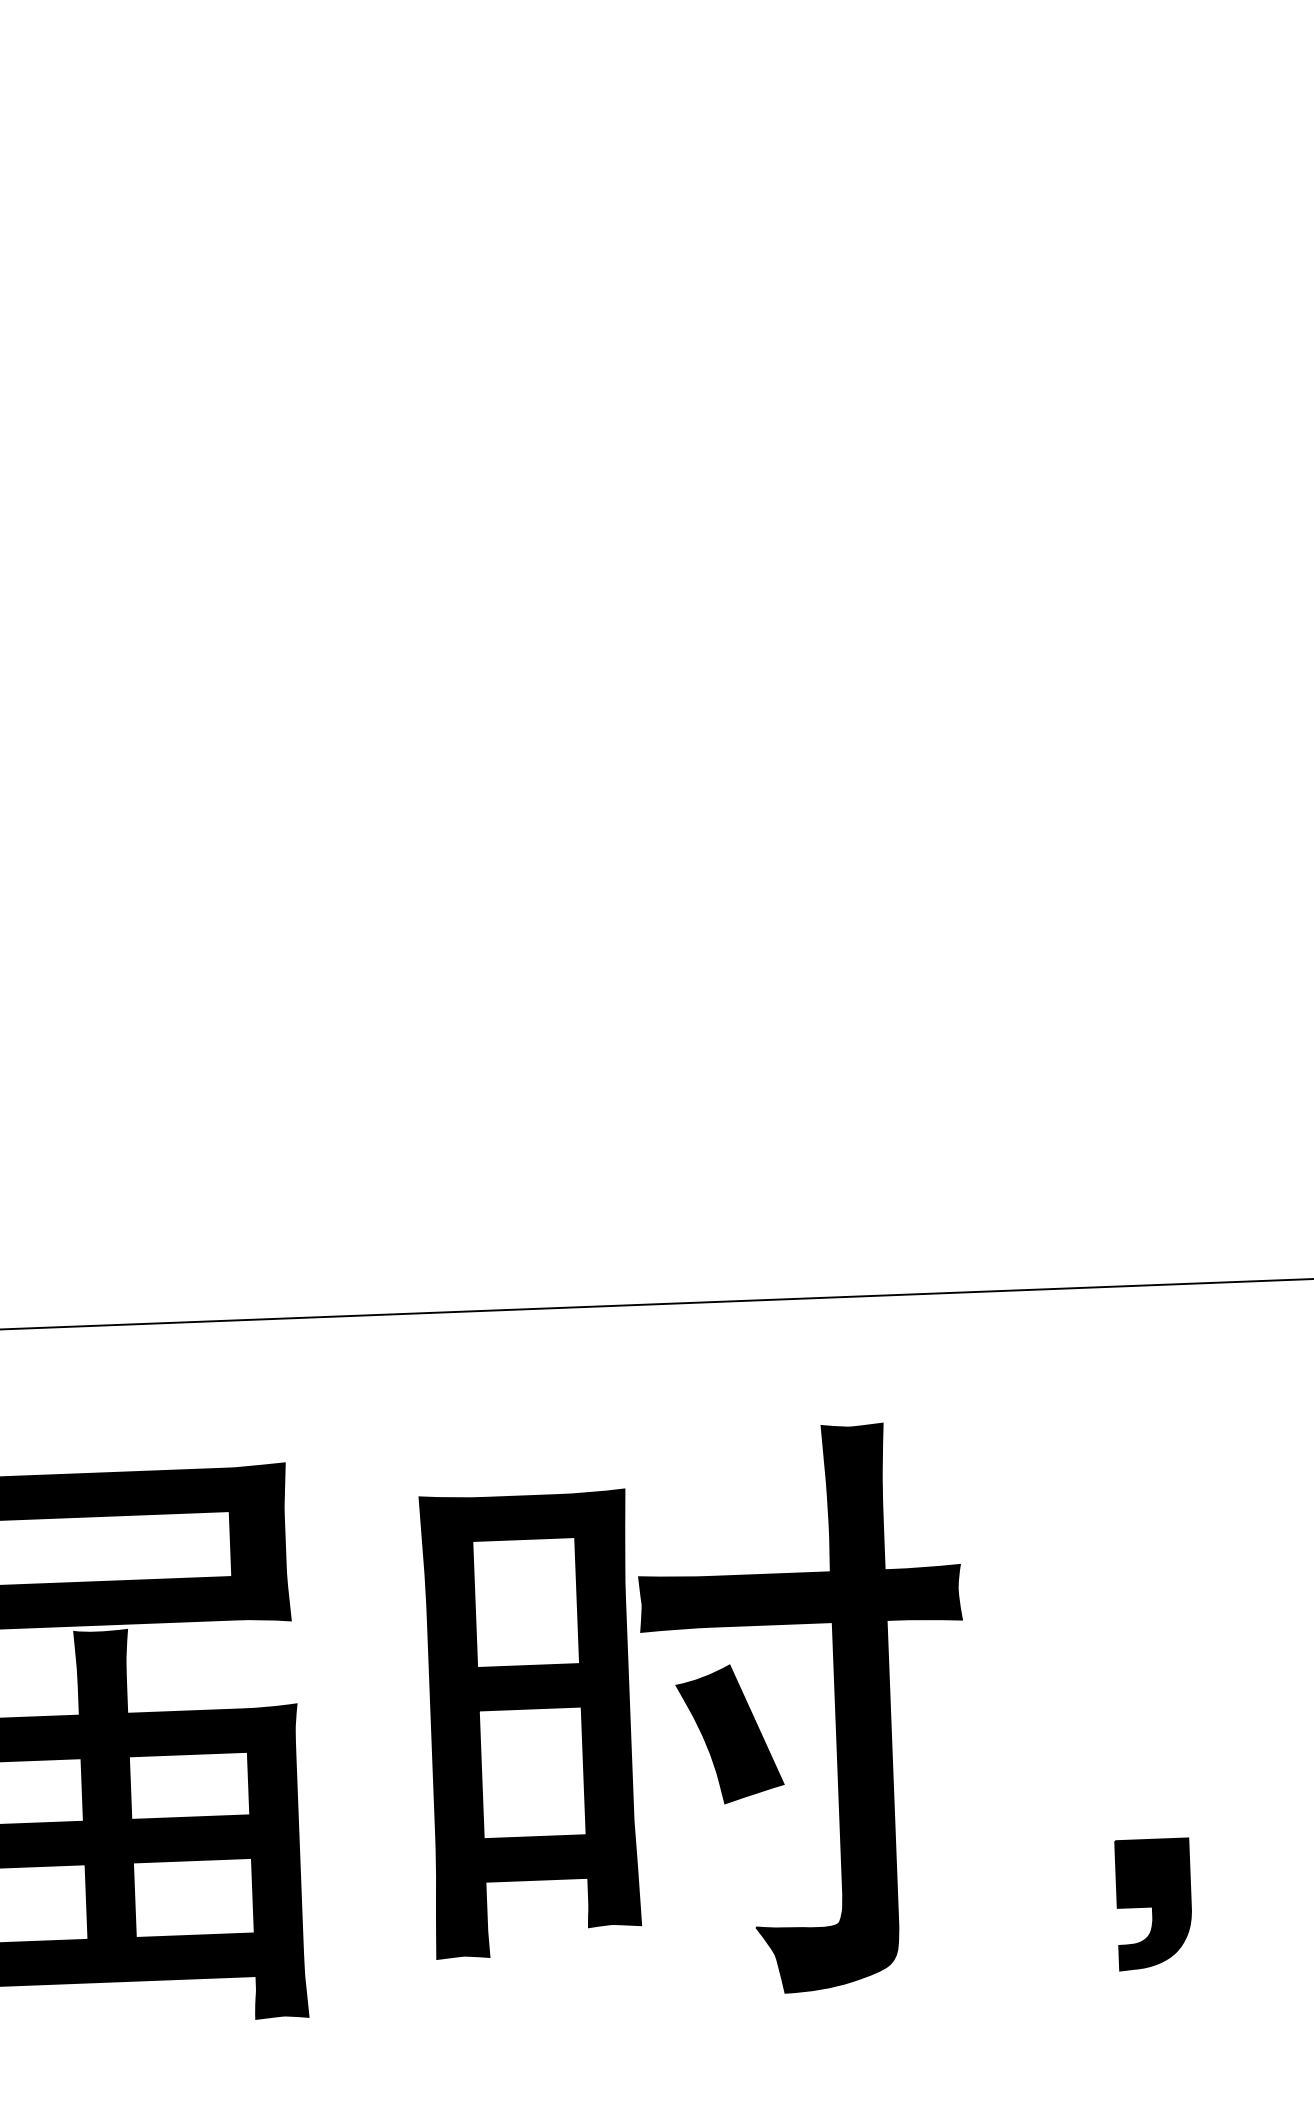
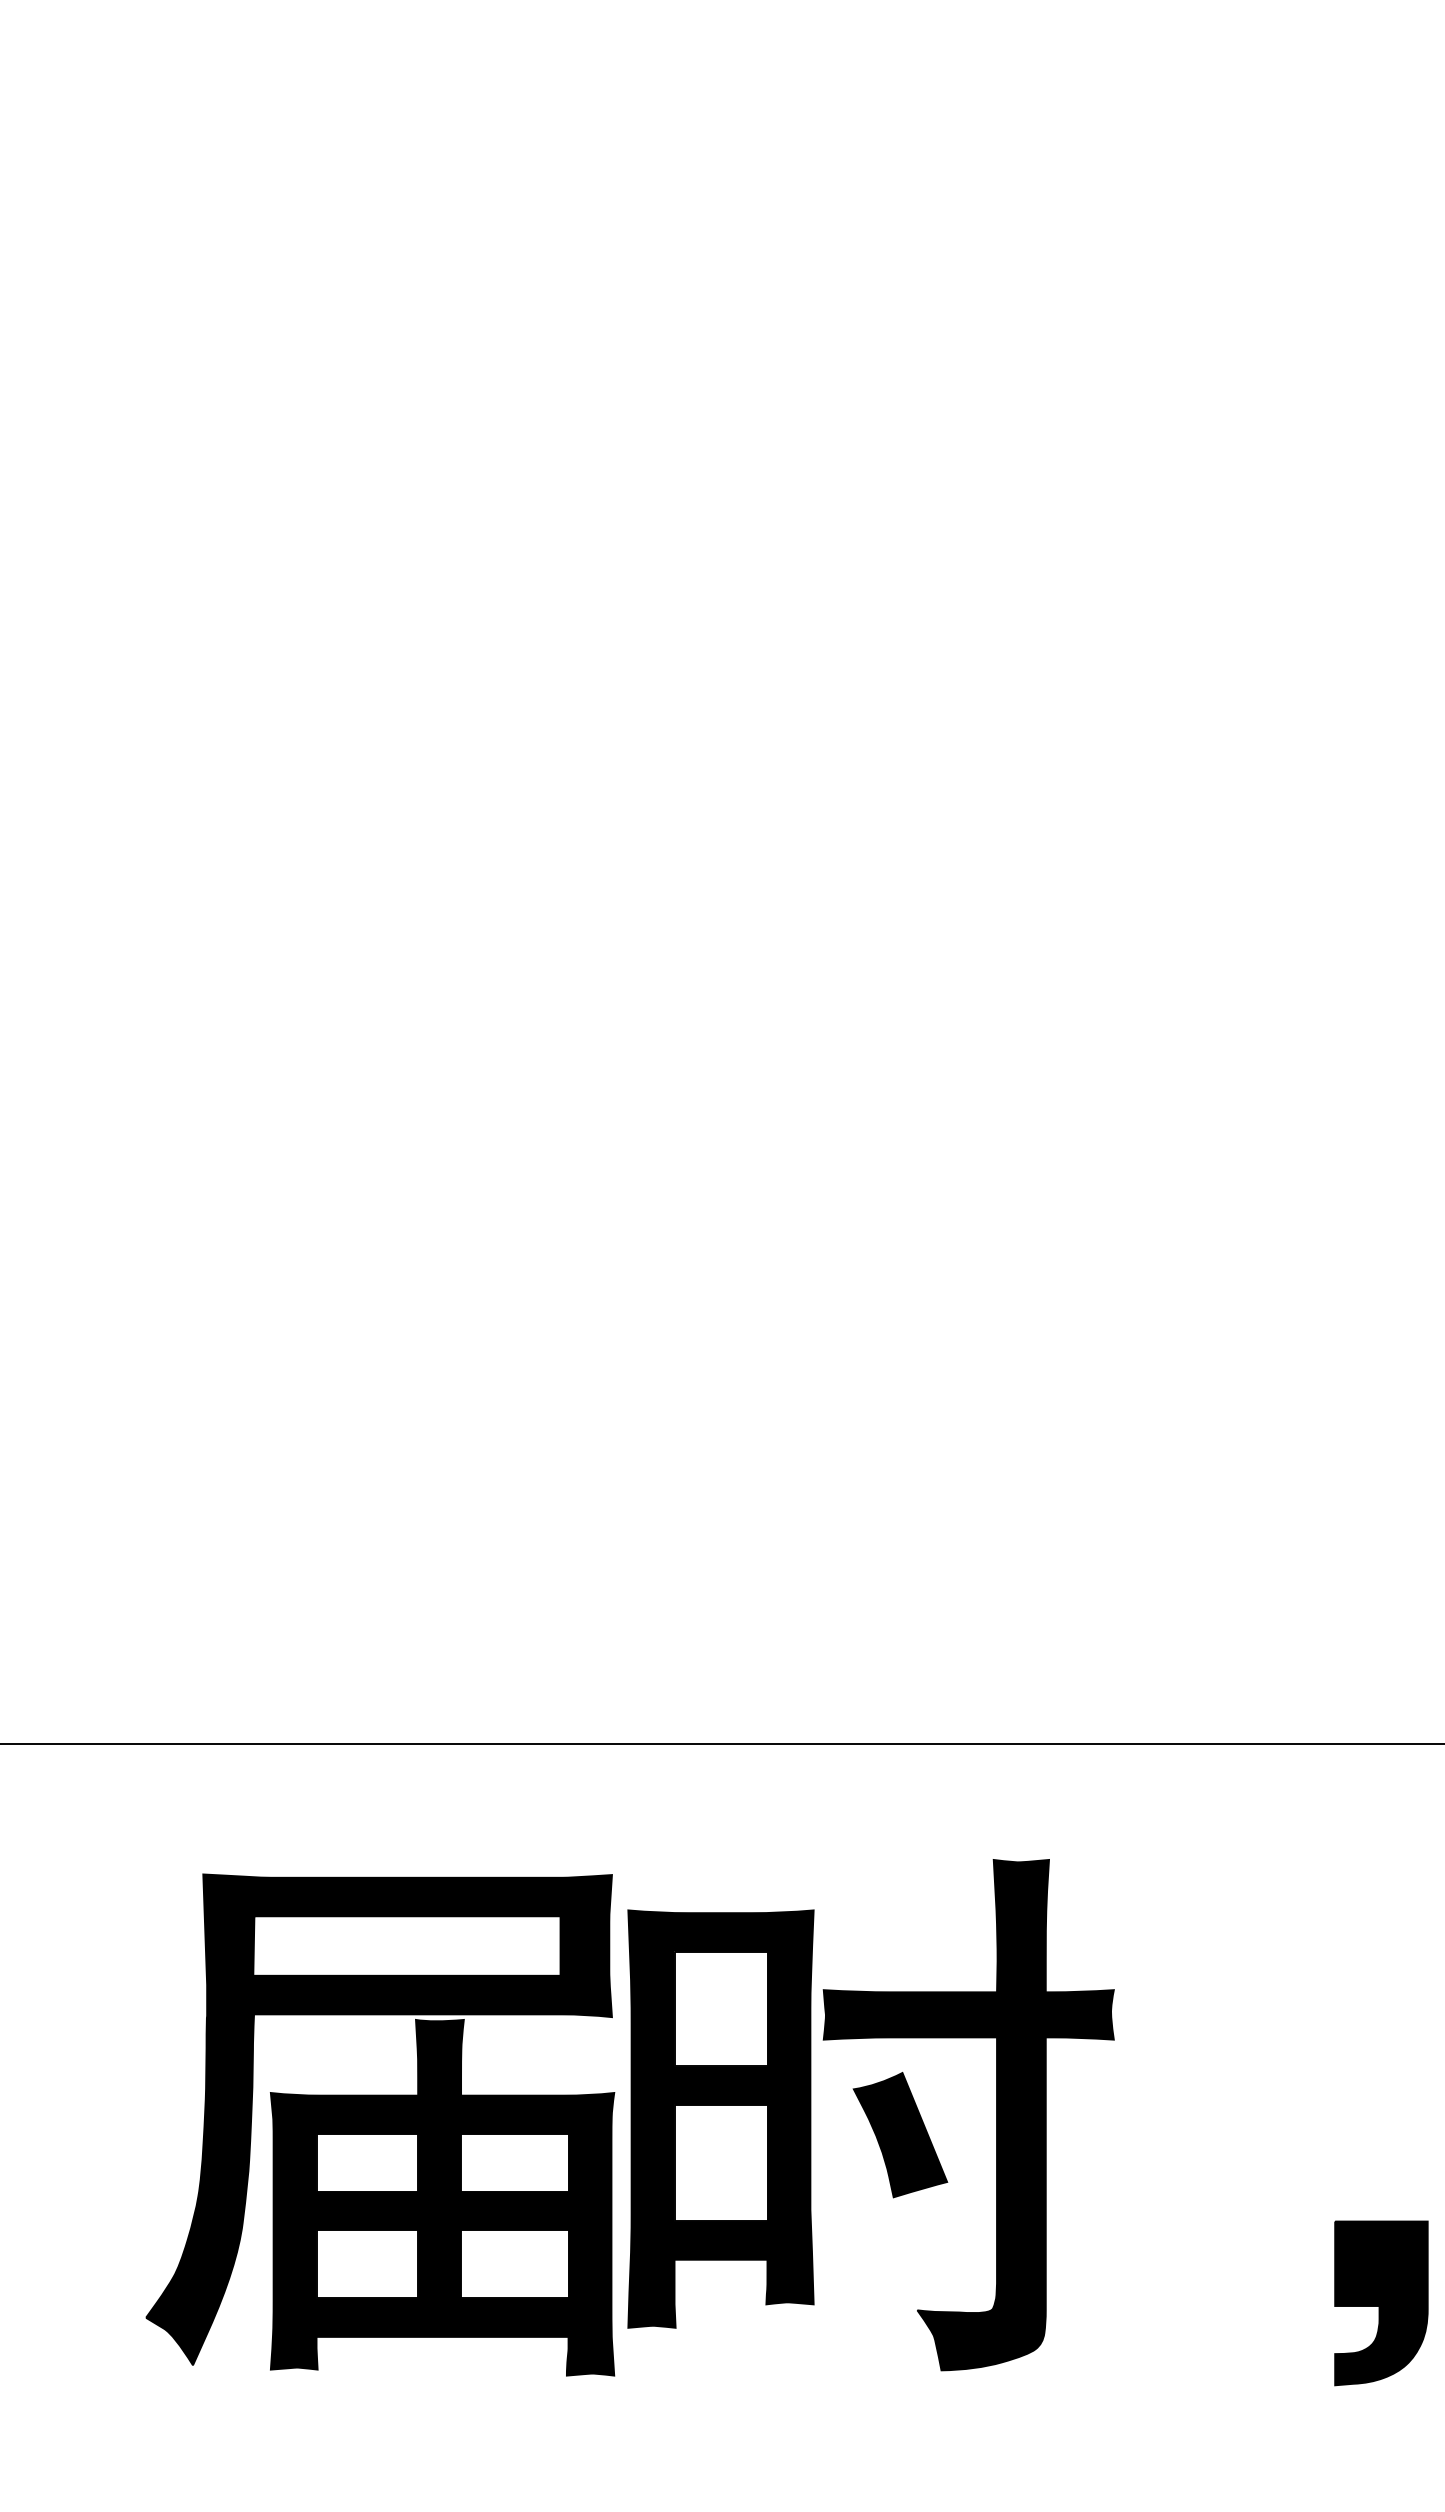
part: (696, 1713) -> (870, 2115), moved
part: (1154, 1904) -> (1381, 2303), size x1.4

